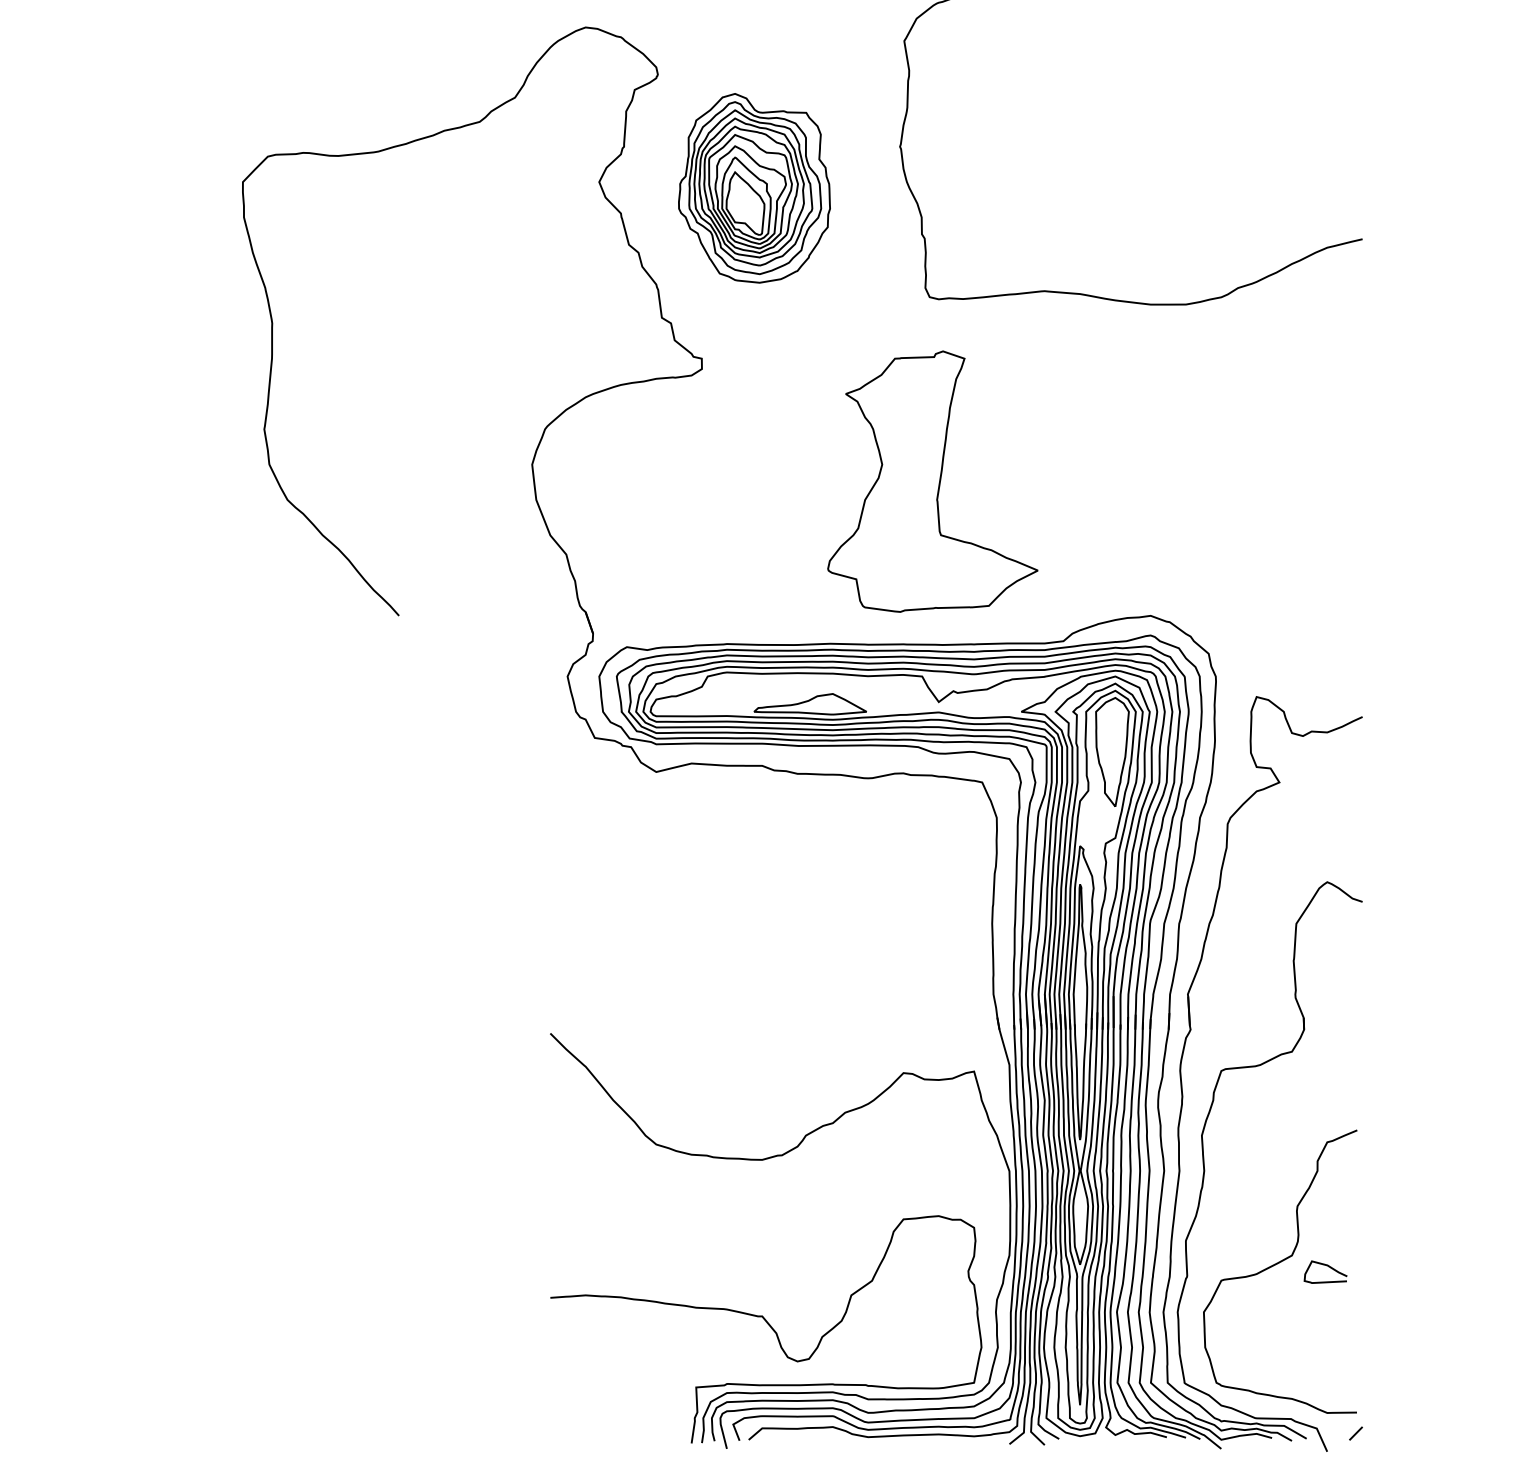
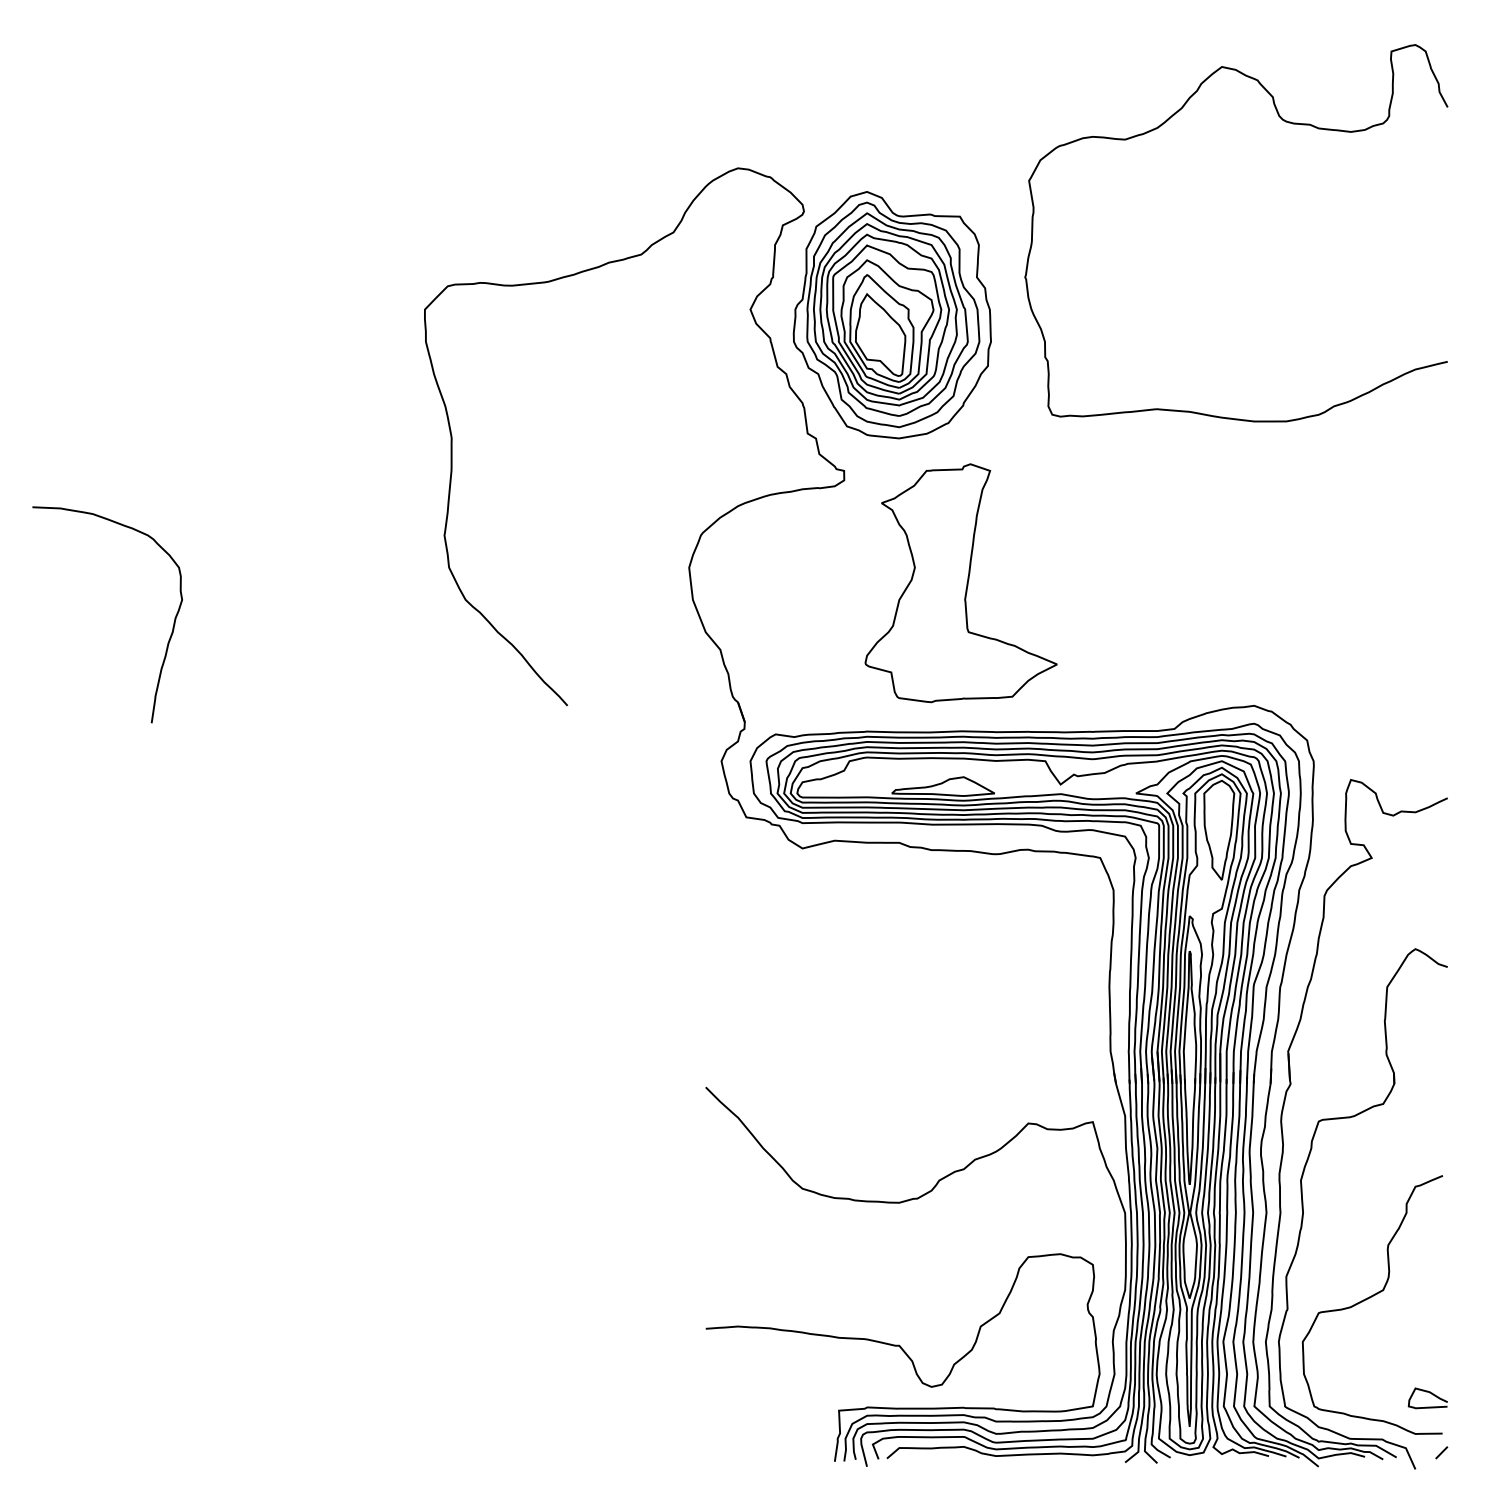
part: (753, 188) -> (891, 315), size x1.43
part: (932, 481) -> (960, 583), moved
curve: (1327, 1266) -> (1429, 1393), moved

